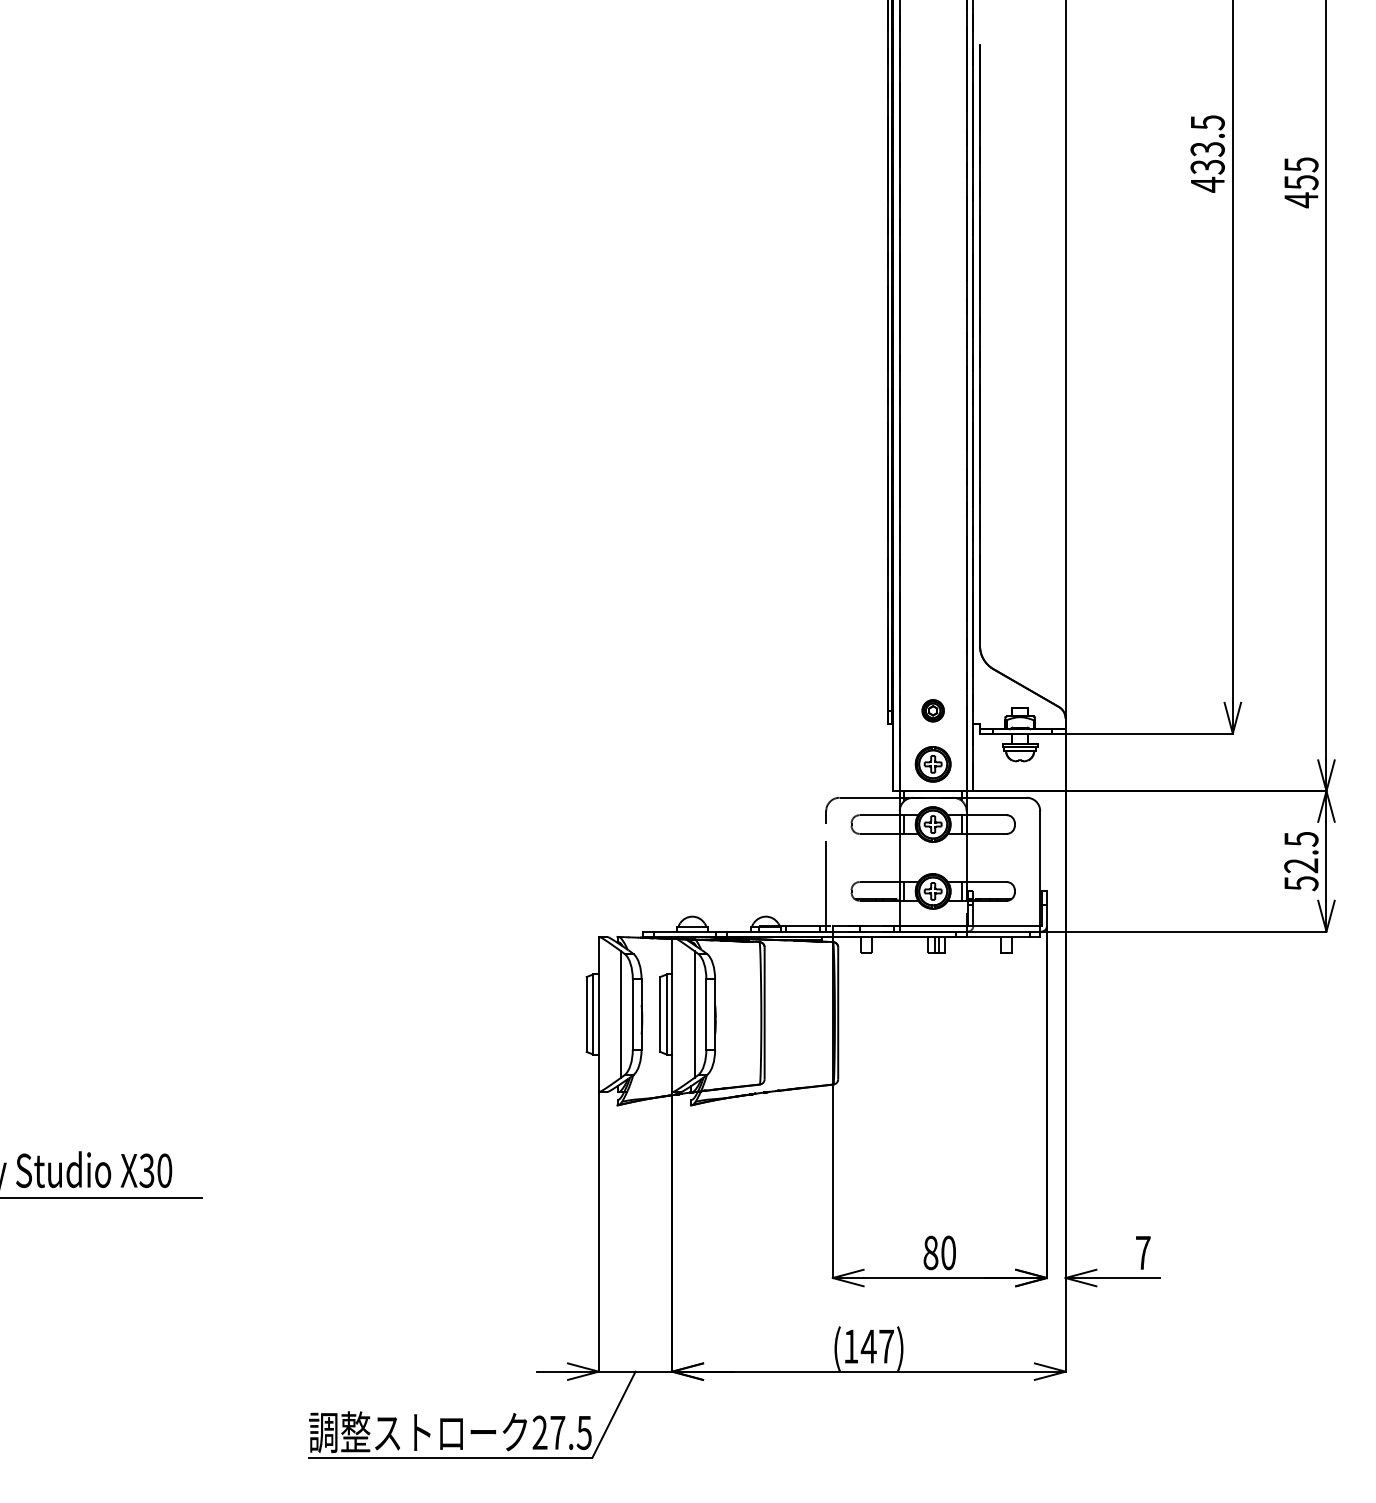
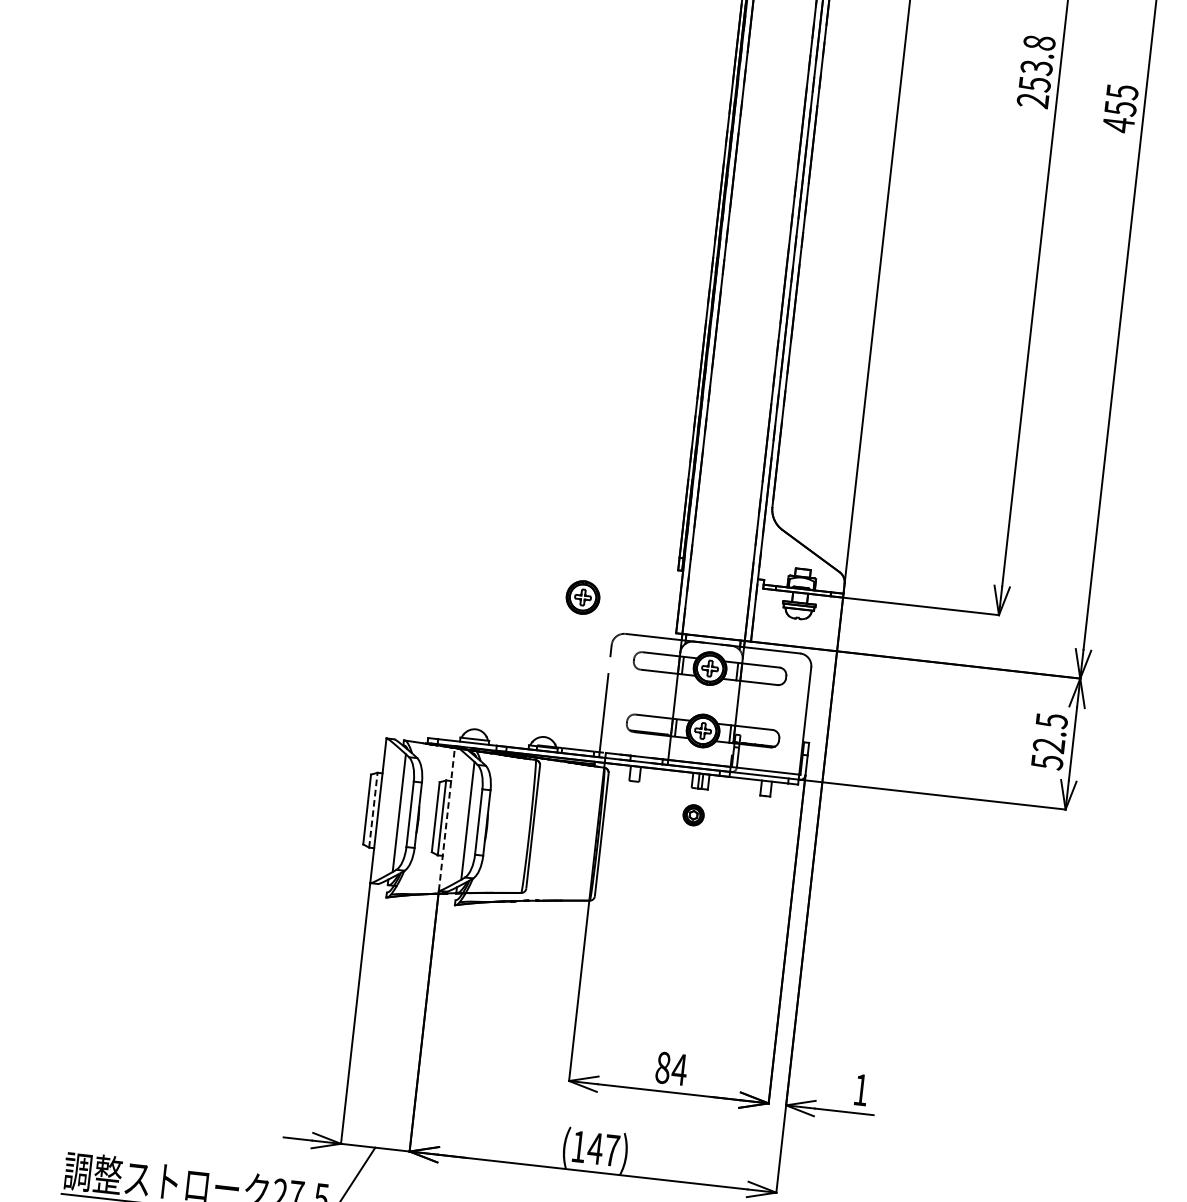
text: (1207, 153) -> (1036, 71), 433.5 -> 253.8
part: (932, 710) -> (693, 814), moved
part: (932, 764) -> (582, 597), moved
line: (593, 1014) -> (373, 810), solid -> dashed
line: (672, 1014) -> (447, 818), solid -> dashed
text: (948, 1252) -> (679, 1069), 80 -> 84
text: (1143, 1252) -> (861, 1089), 7 -> 1

